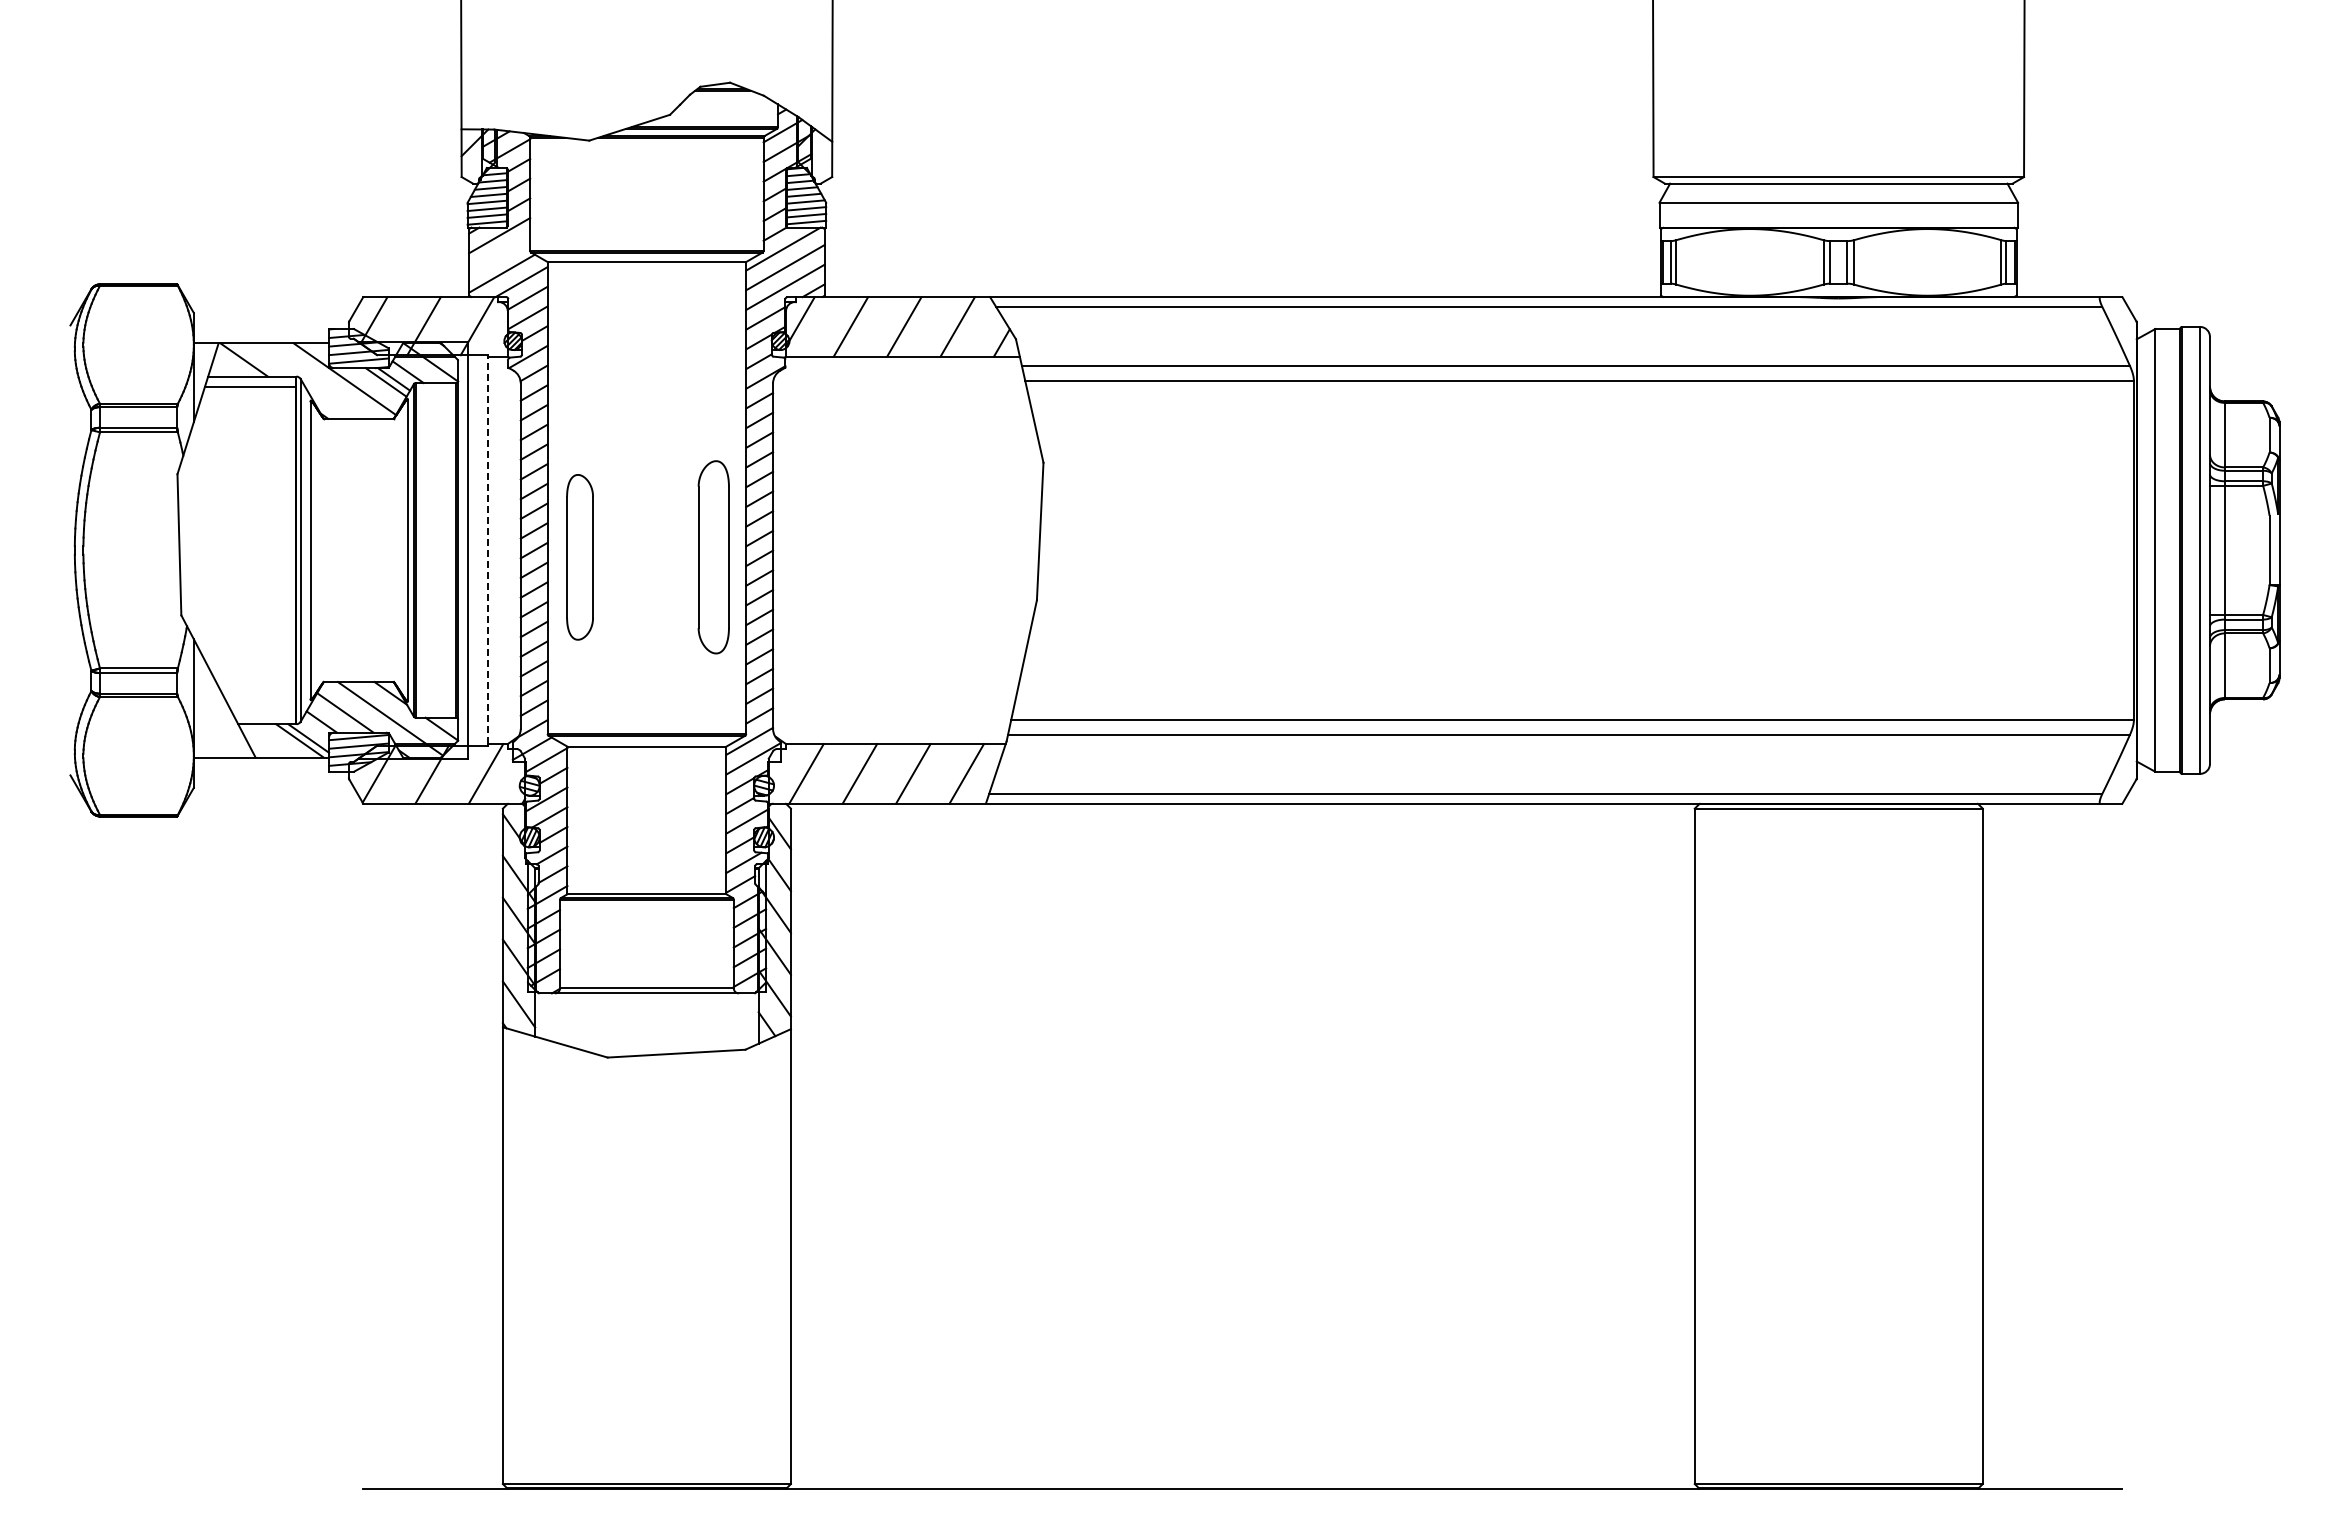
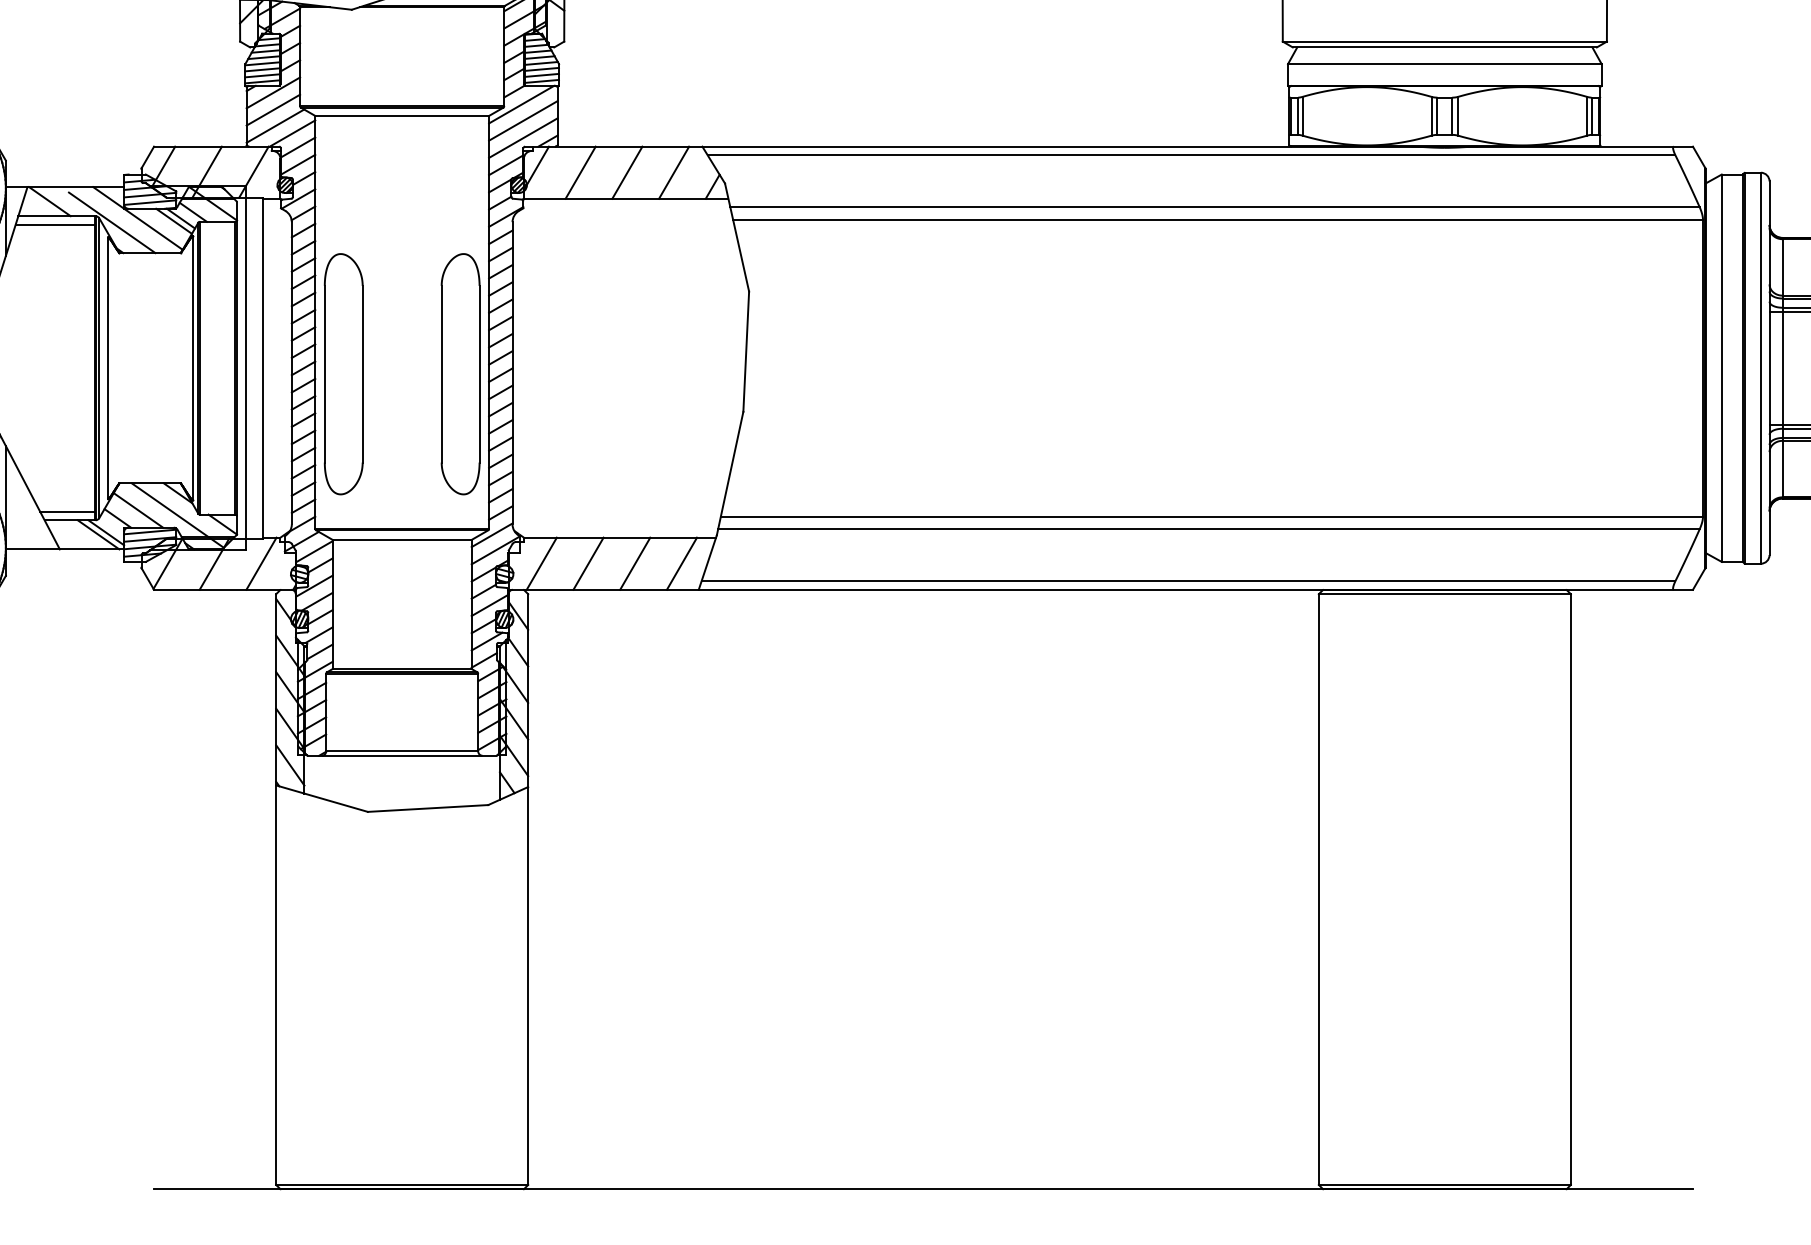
line: (499, 255) -> (273, 110), added
line: (315, 383) -> (112, 222), added
line: (488, 549) -> (263, 367), dashed -> solid
part: (579, 557) -> (343, 374), size x1.67
part: (713, 557) -> (460, 374), size x1.43
line: (264, 714) -> (67, 511), added

